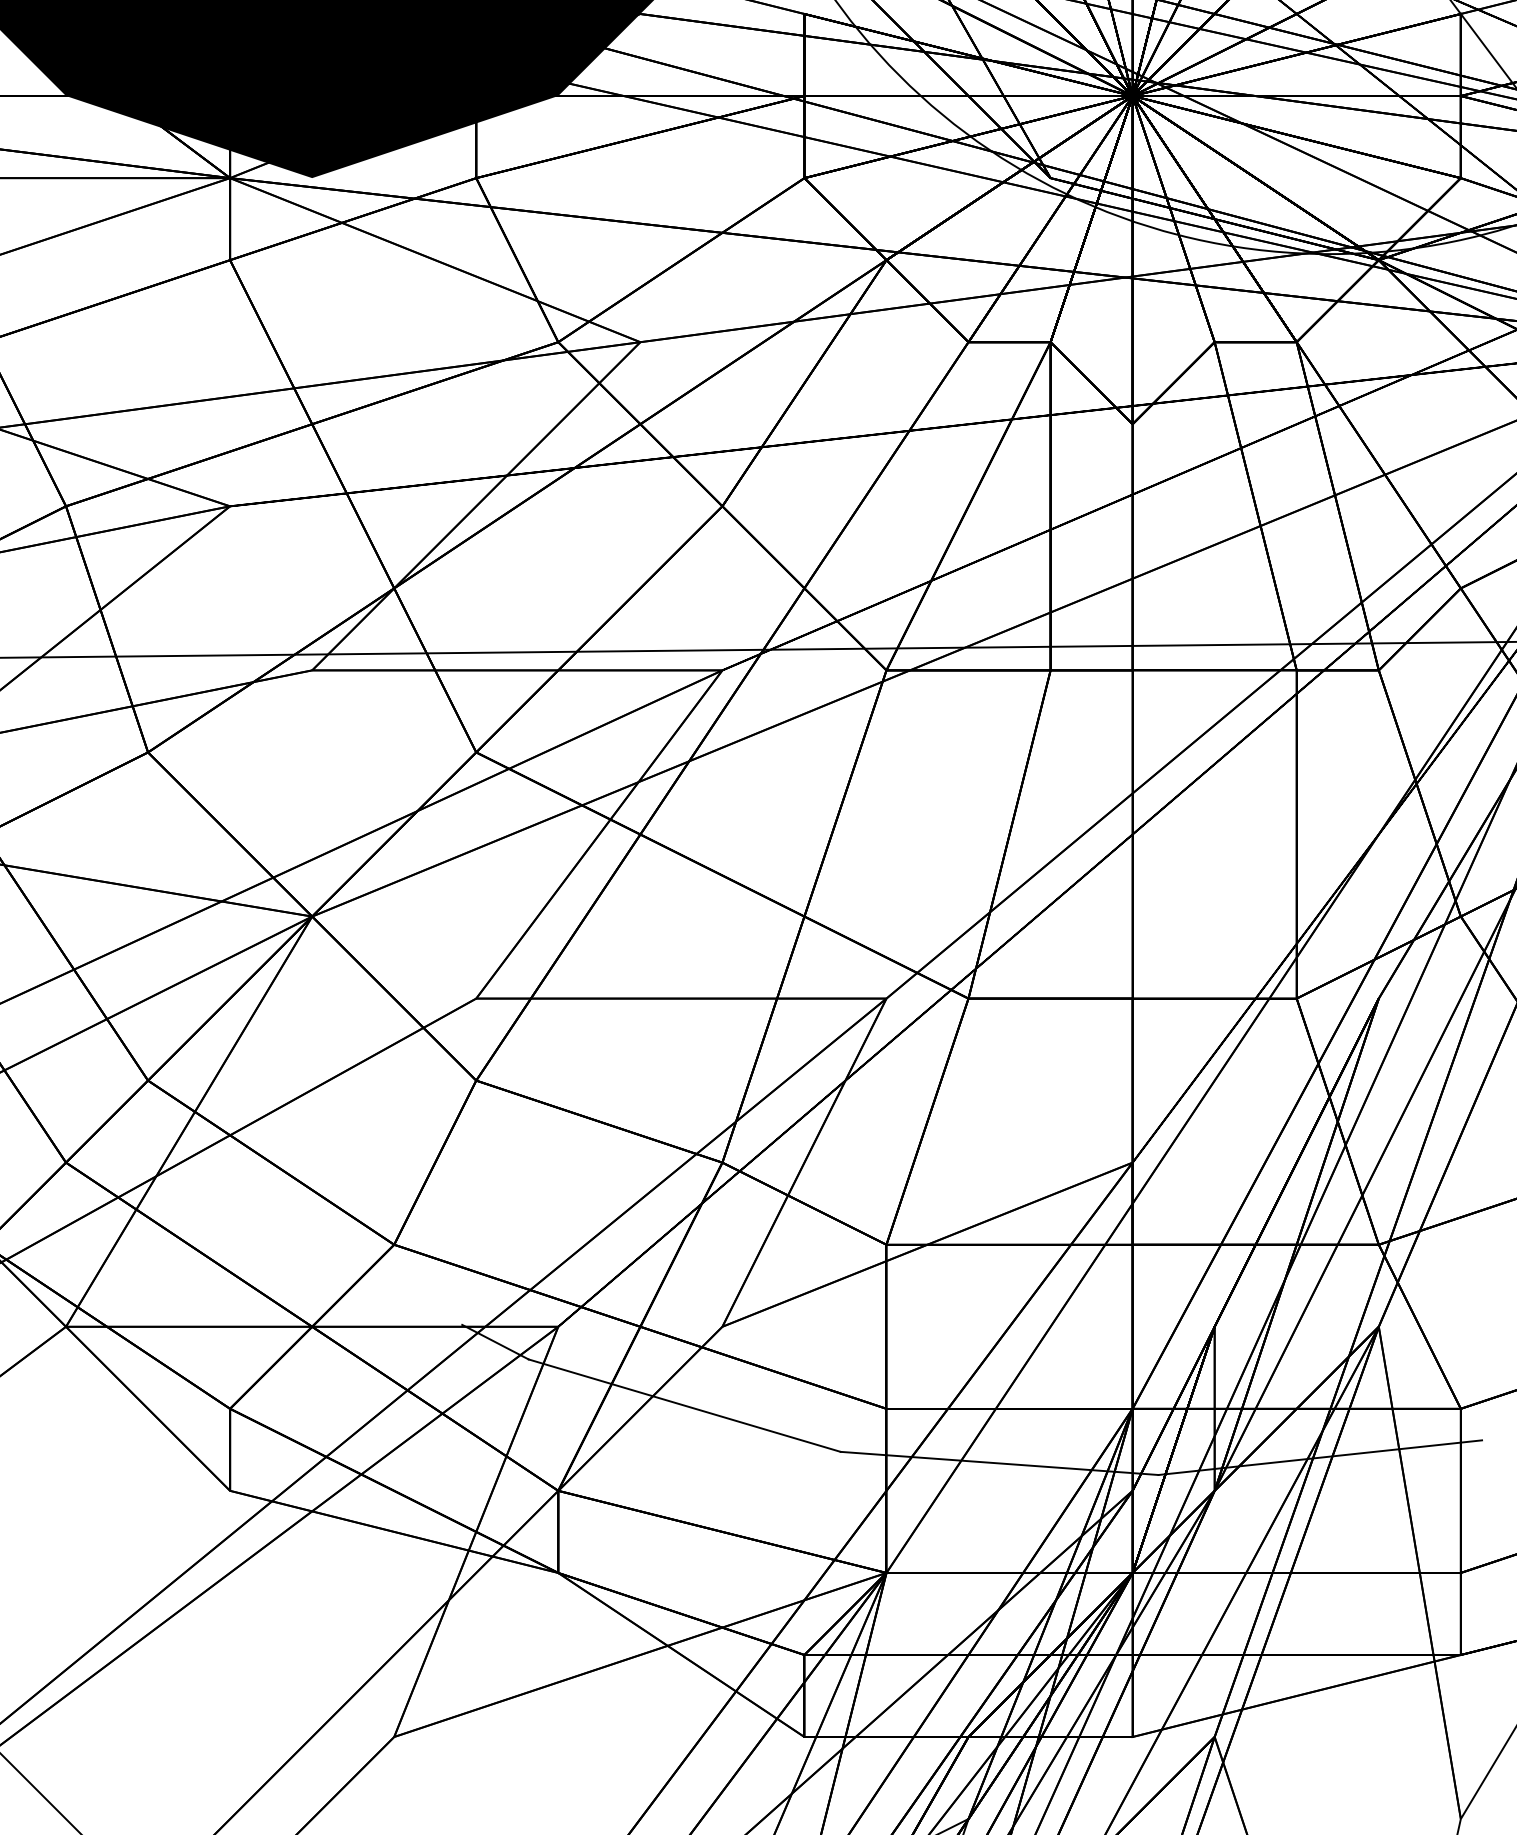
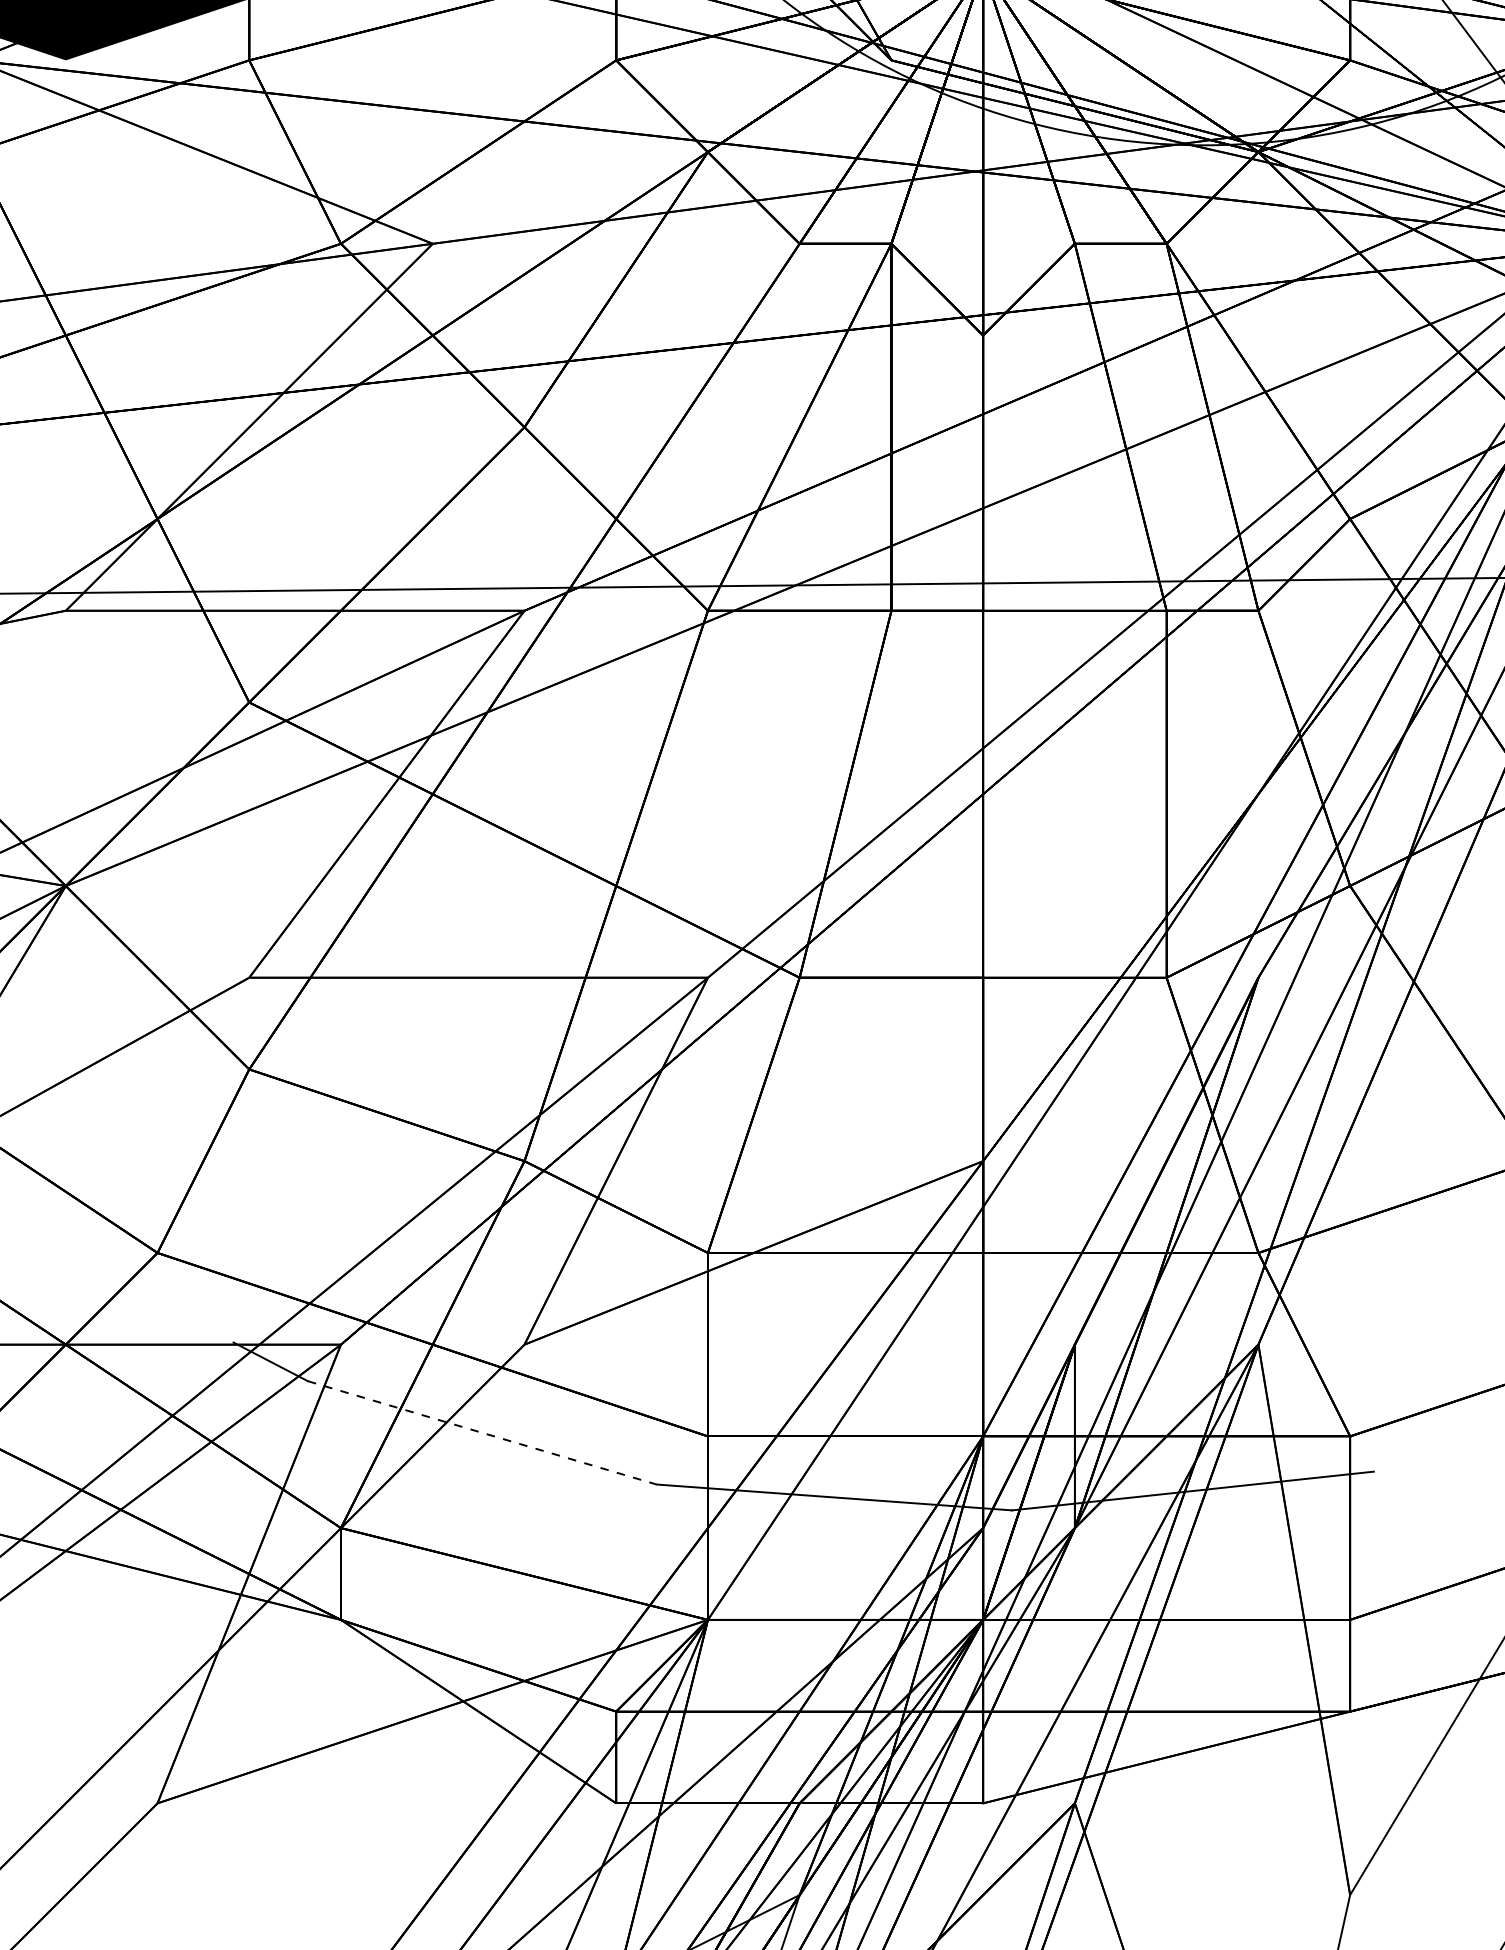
line: (684, 1405) -> (482, 1432), solid -> dashed

